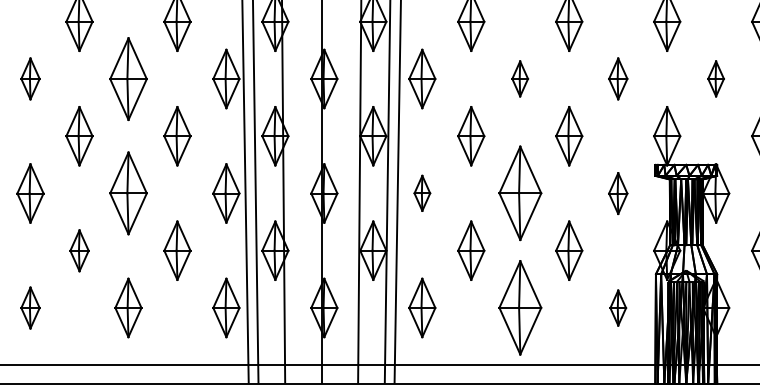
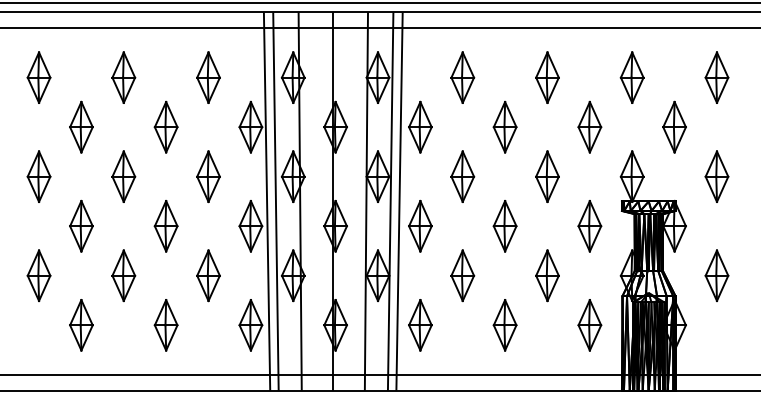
part: (30, 78) -> (81, 126), size x1.43
part: (127, 78) -> (165, 126), size x0.71
part: (519, 78) -> (504, 126), size x1.67
part: (617, 78) -> (589, 126), size x1.43
part: (716, 78) -> (674, 126), size x1.67
part: (422, 192) -> (420, 225), size x1.67
part: (127, 193) -> (165, 226), size x0.71
part: (519, 193) -> (504, 226), size x0.62
part: (617, 193) -> (589, 226), size x1.43
part: (79, 250) -> (123, 275), size x1.43
part: (30, 308) -> (81, 325), size x1.43
part: (519, 308) -> (504, 325), size x0.62
part: (617, 308) -> (589, 325), size x1.67

